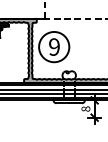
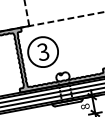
text: (53, 46) -> (42, 51), 9 -> 3

